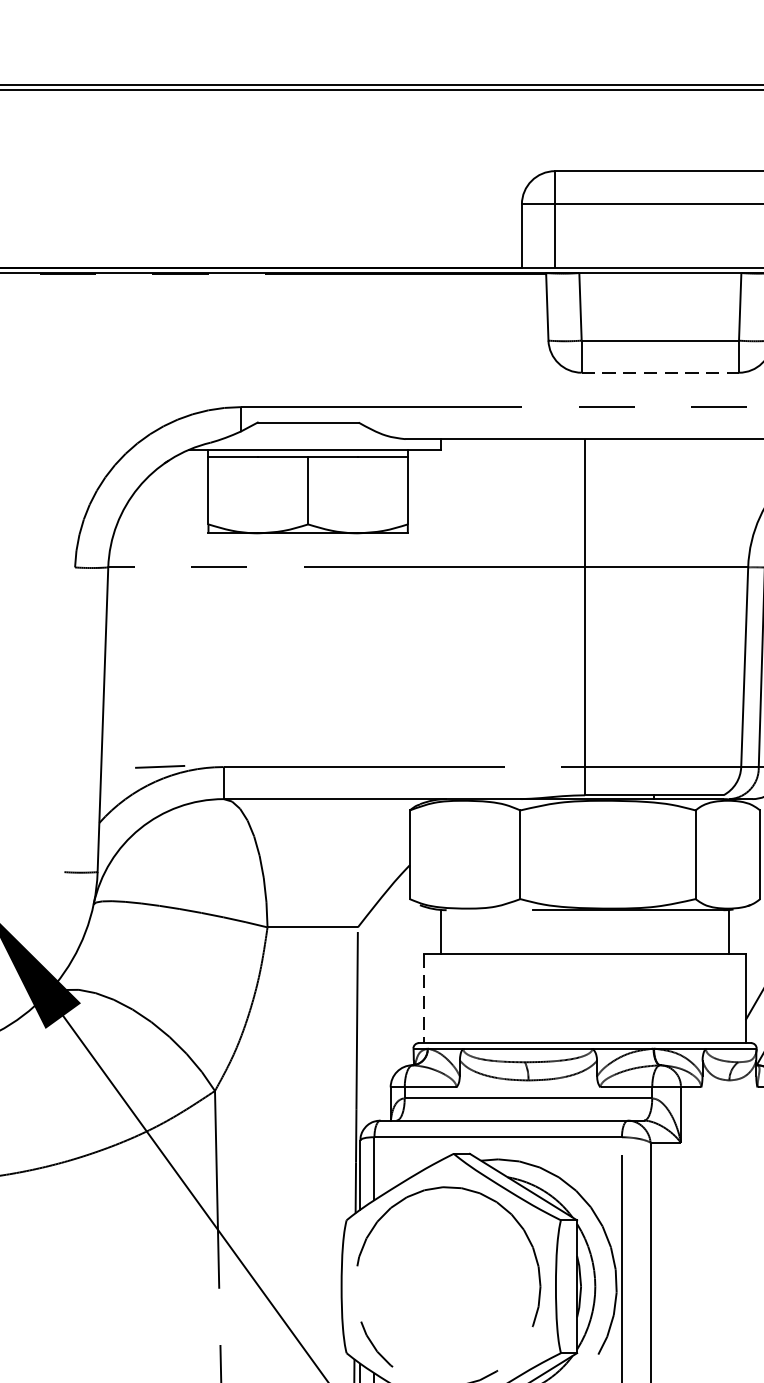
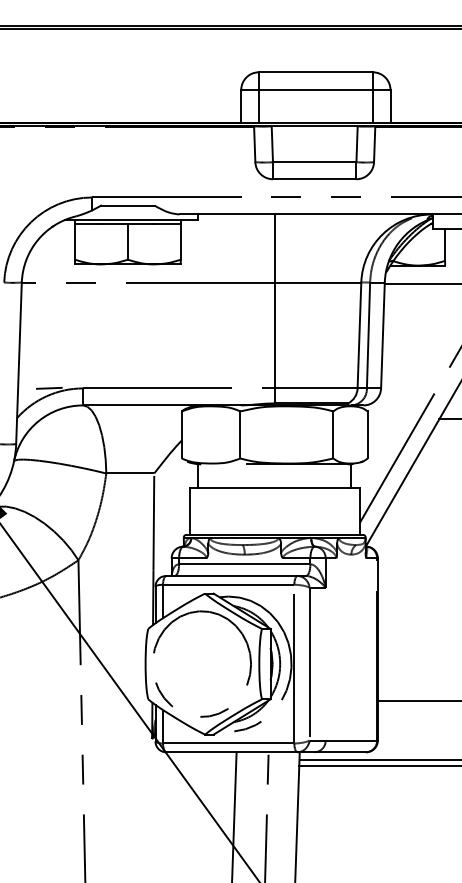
line: (659, 373) -> (314, 179), dashed -> solid
line: (424, 999) -> (189, 511), dashed -> solid

